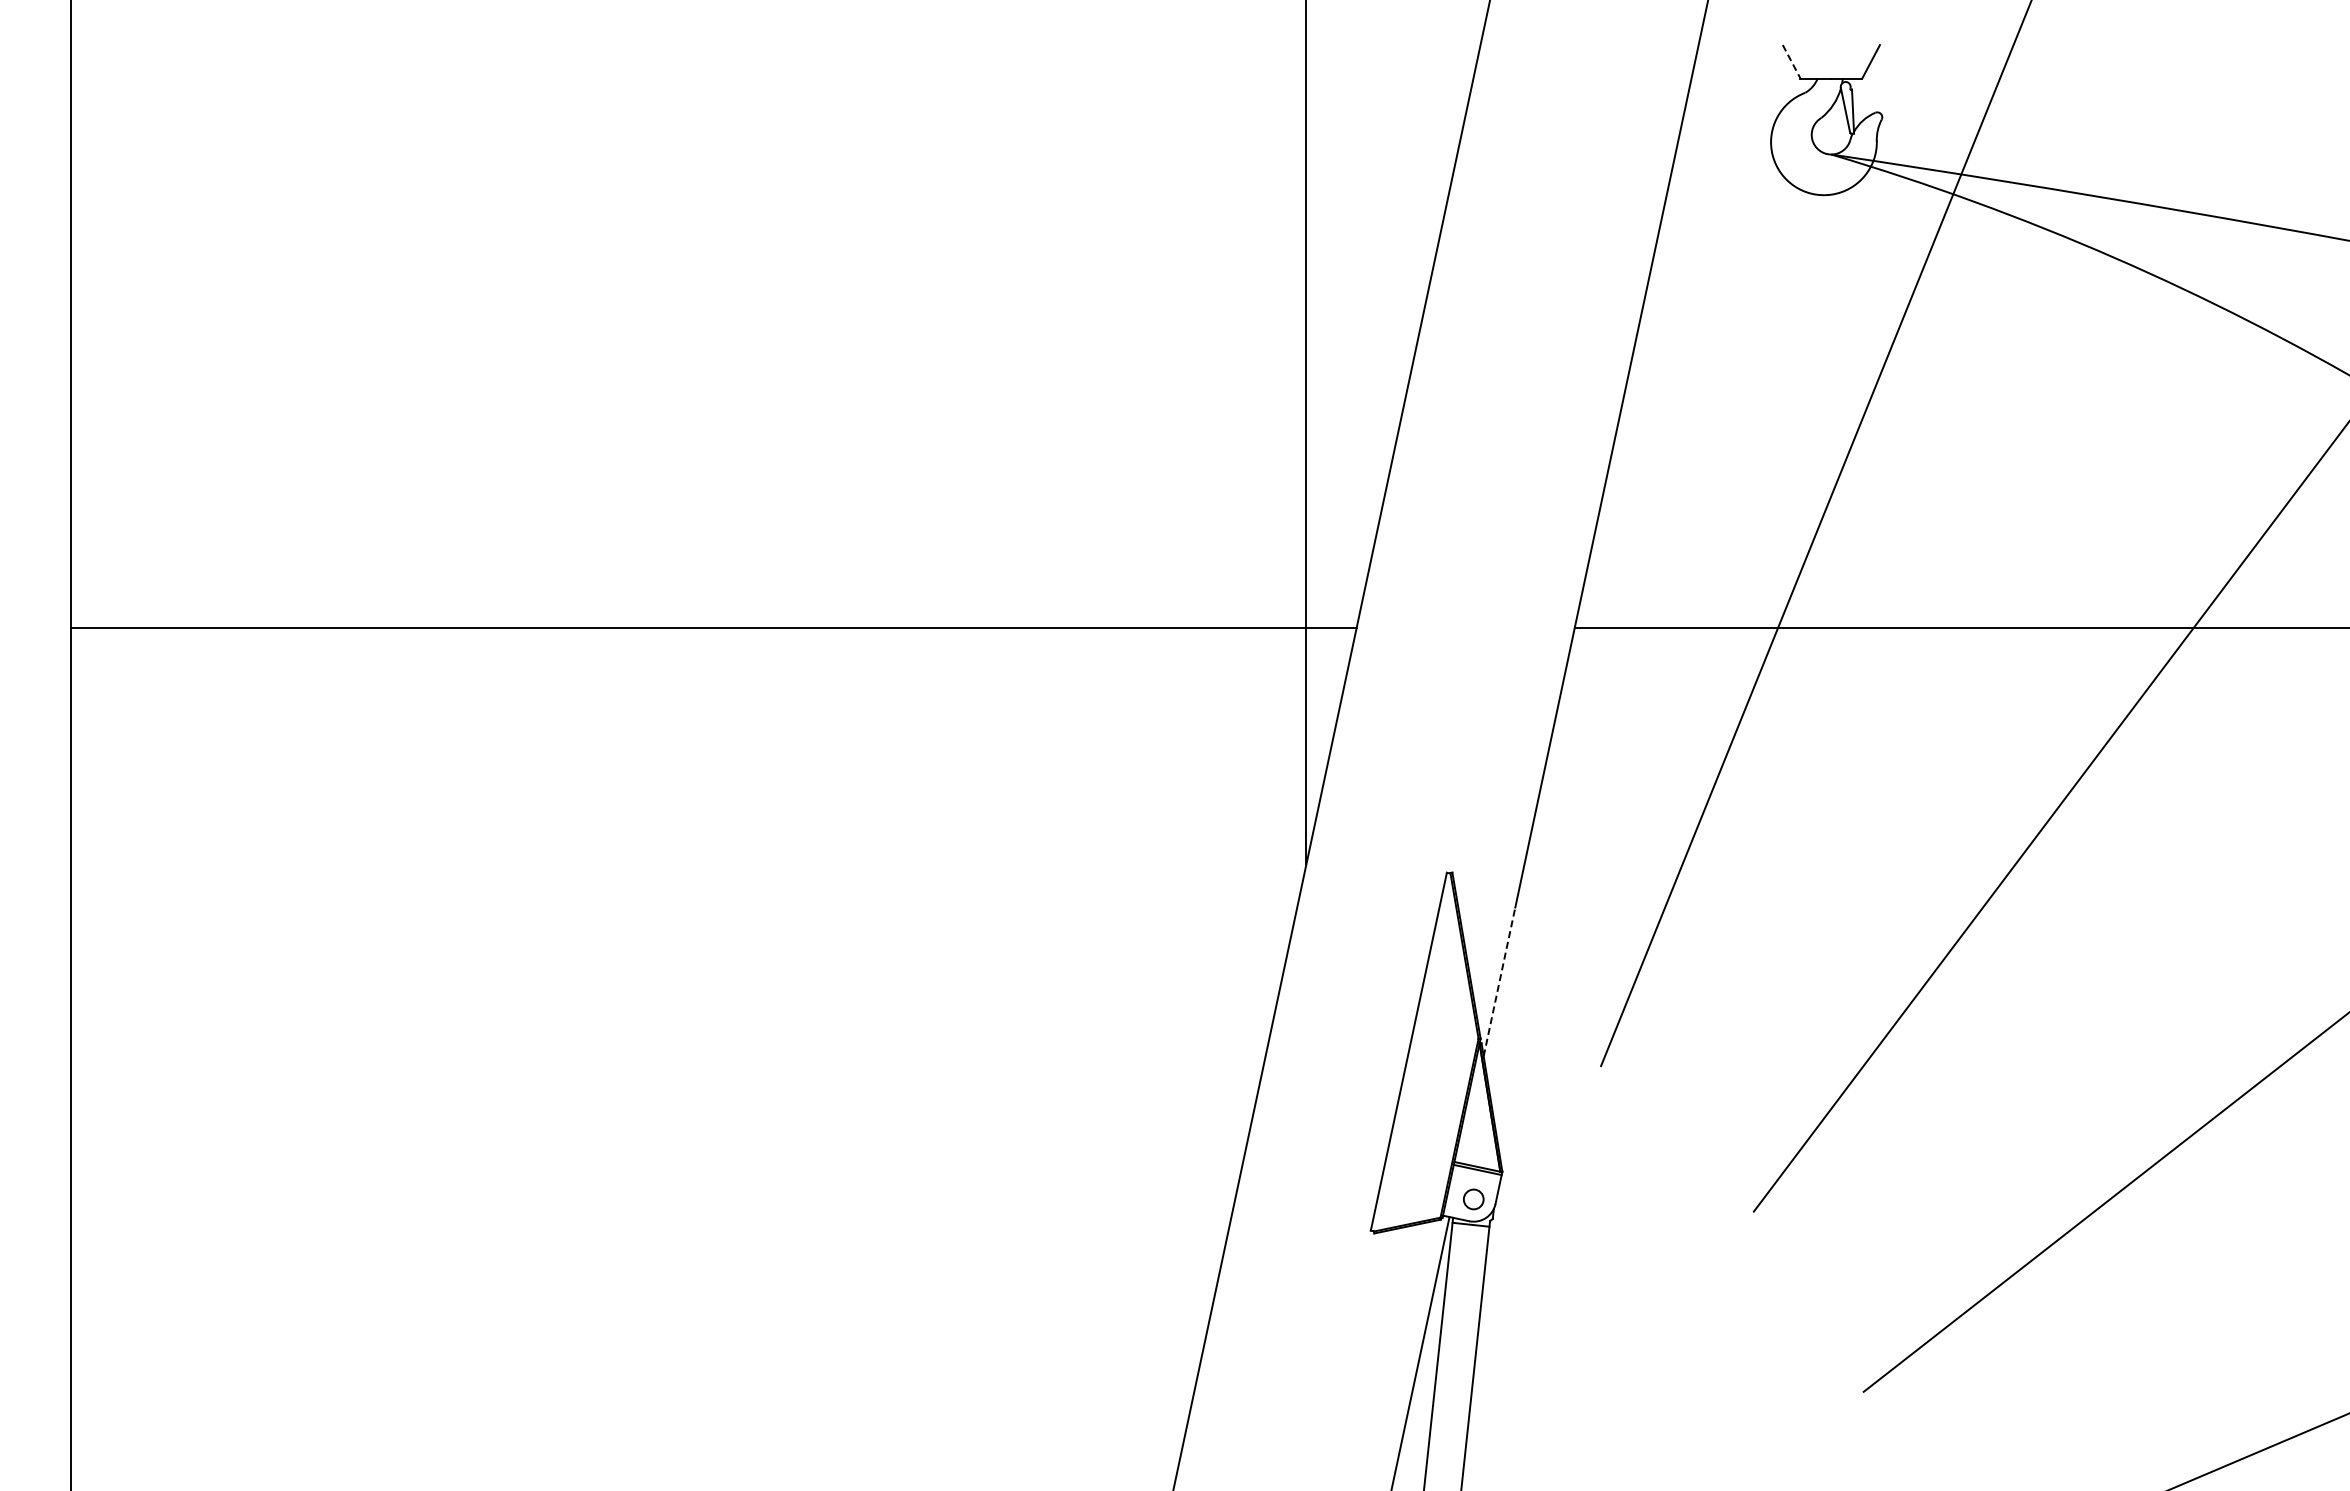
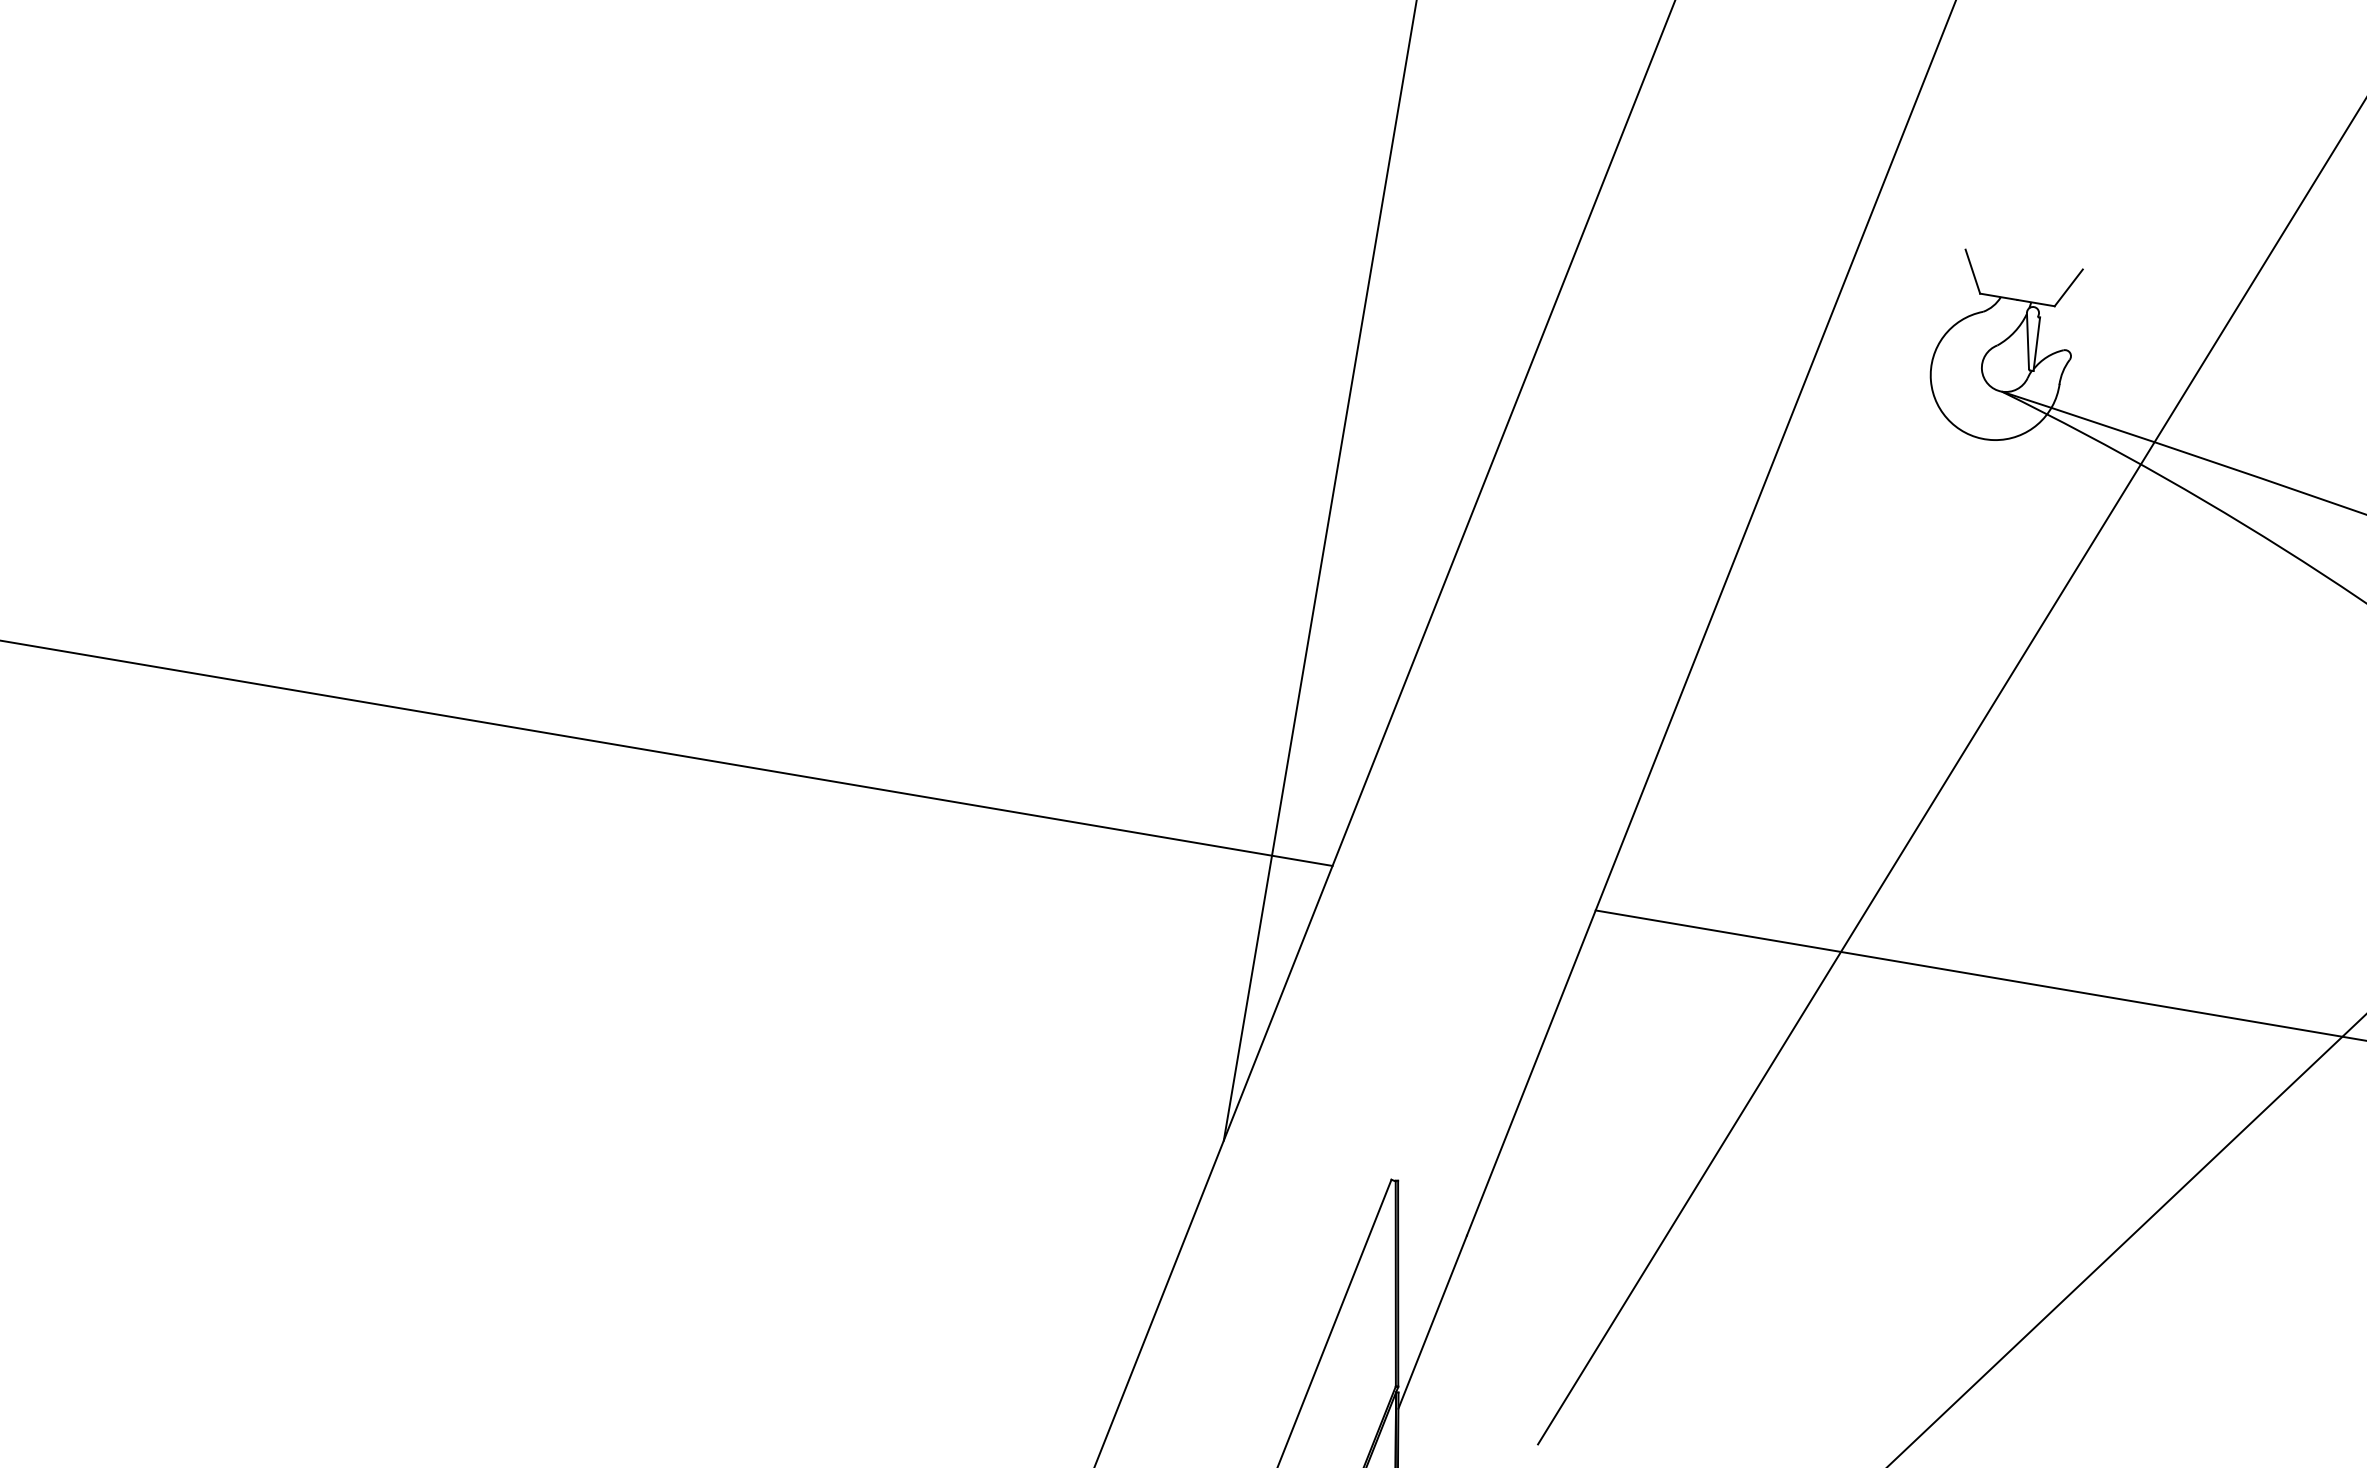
line: (1791, 61) -> (1972, 271), dashed -> solid
line: (1499, 981) -> (1432, 1321), dashed -> solid

